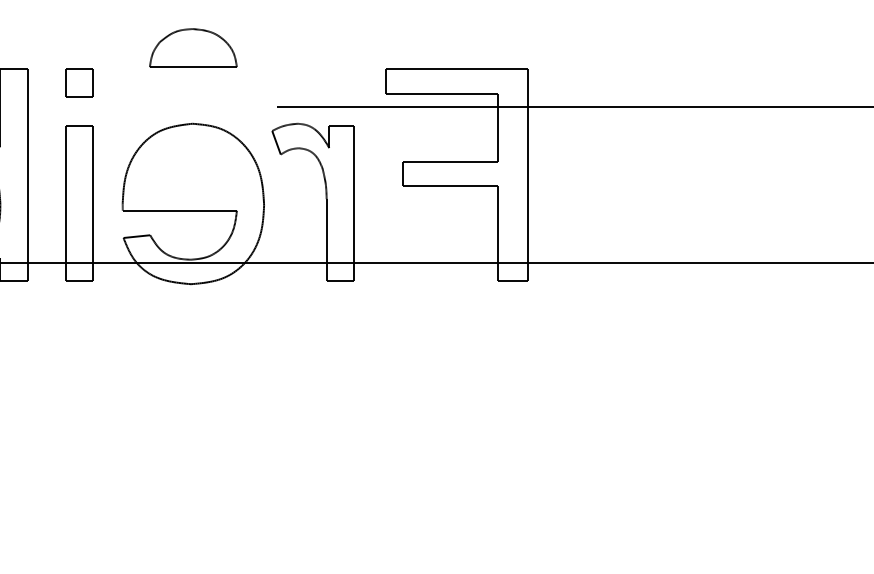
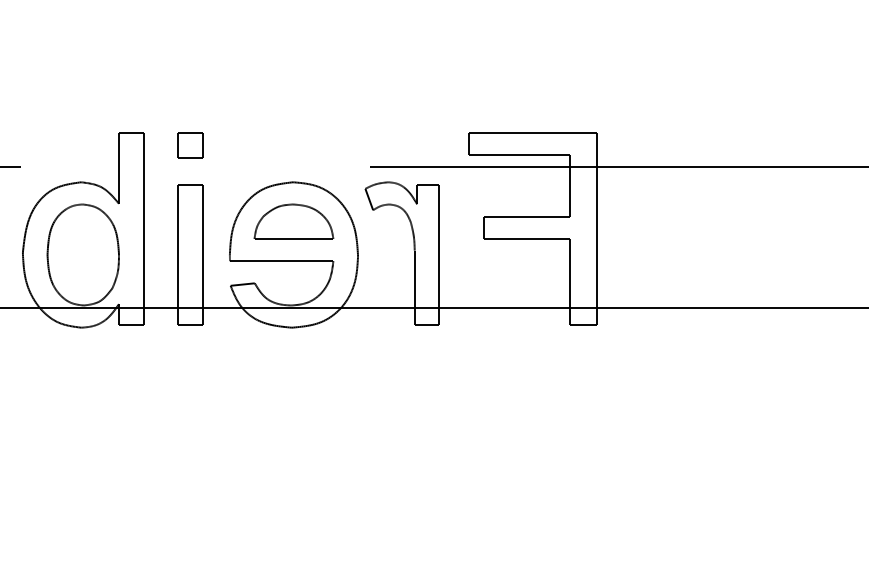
part: (192, 47) -> (293, 221), moved

